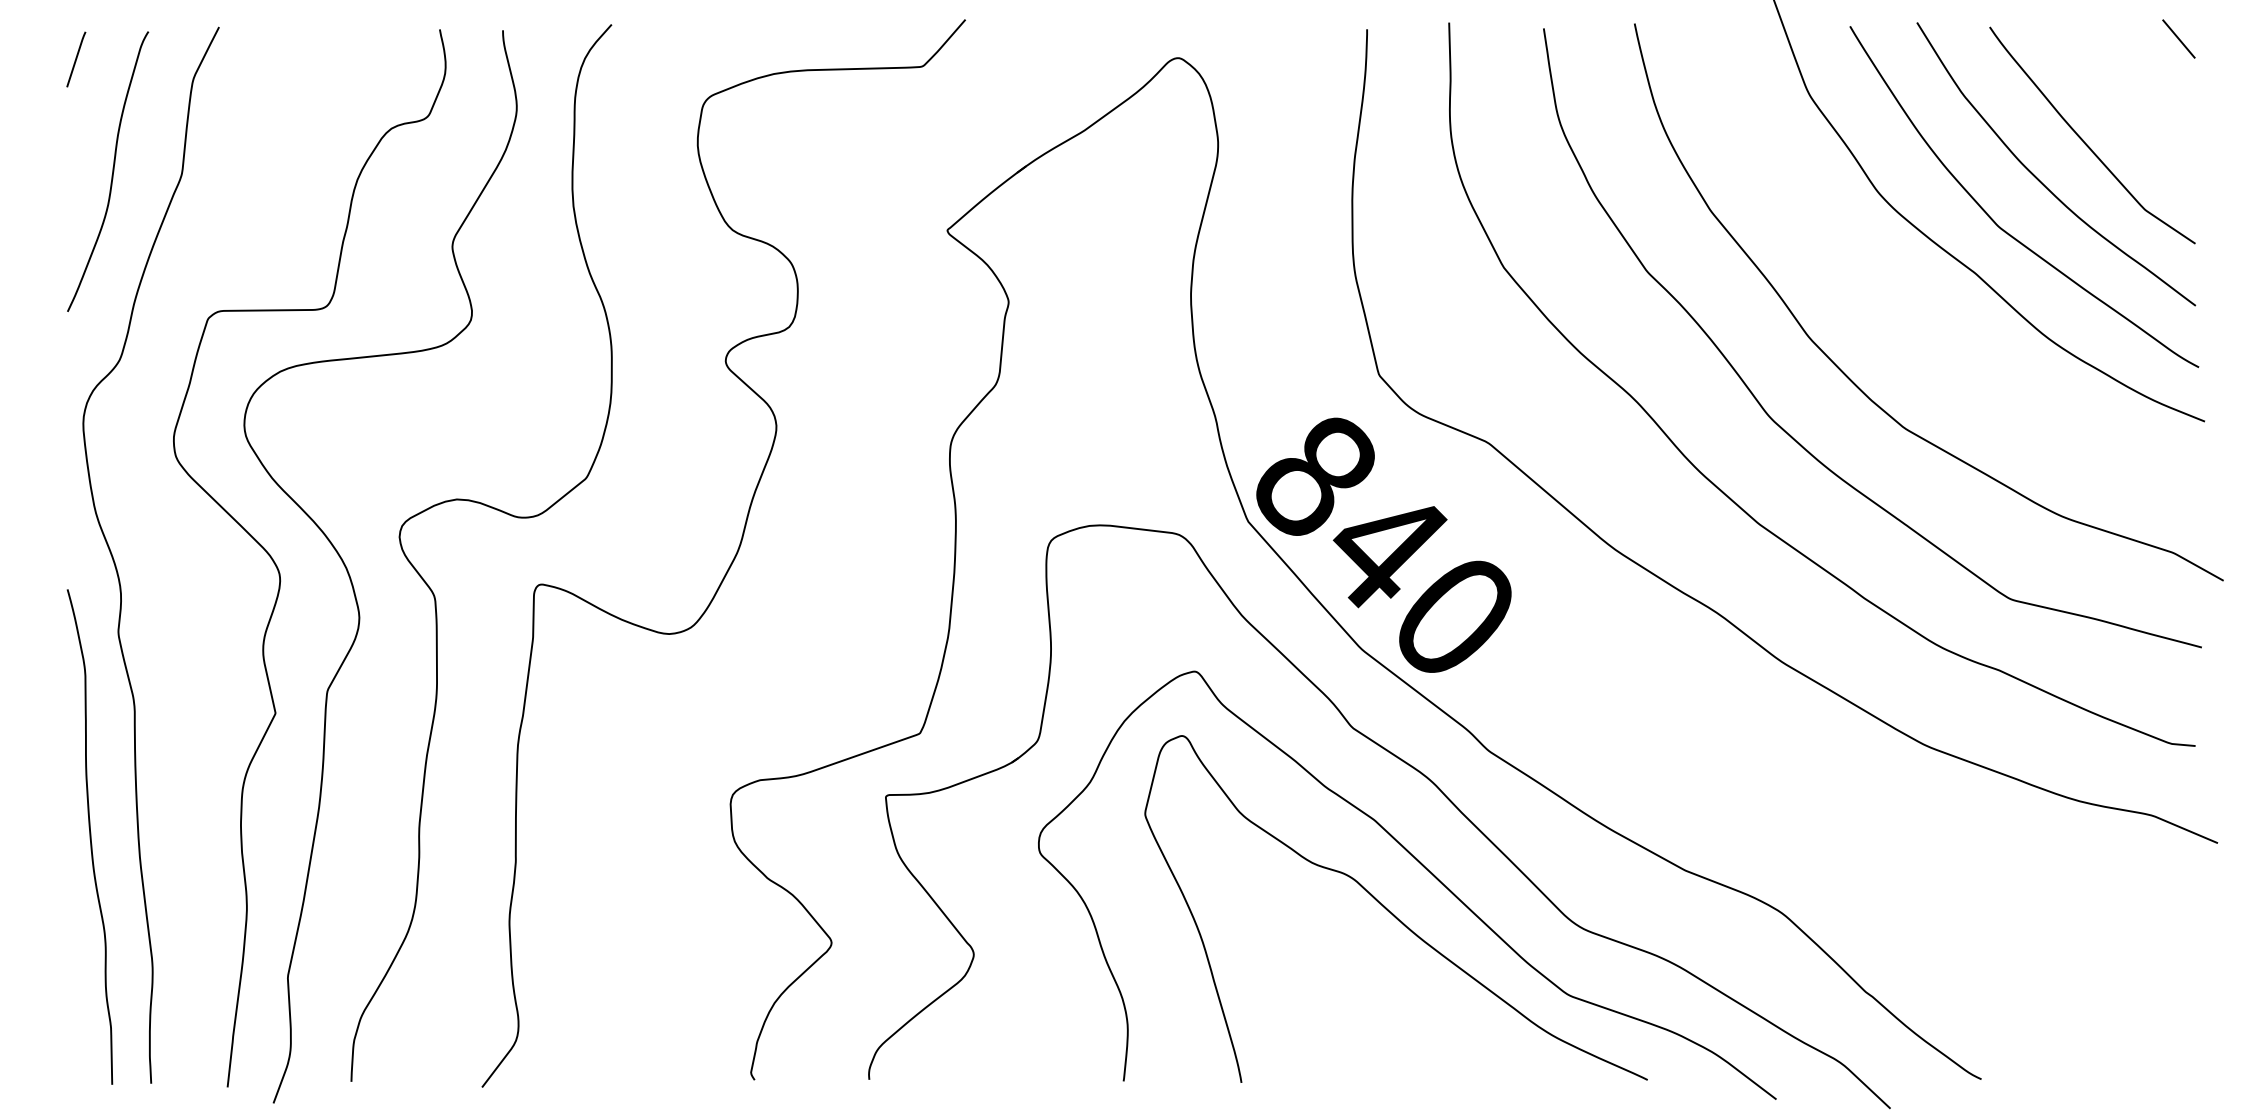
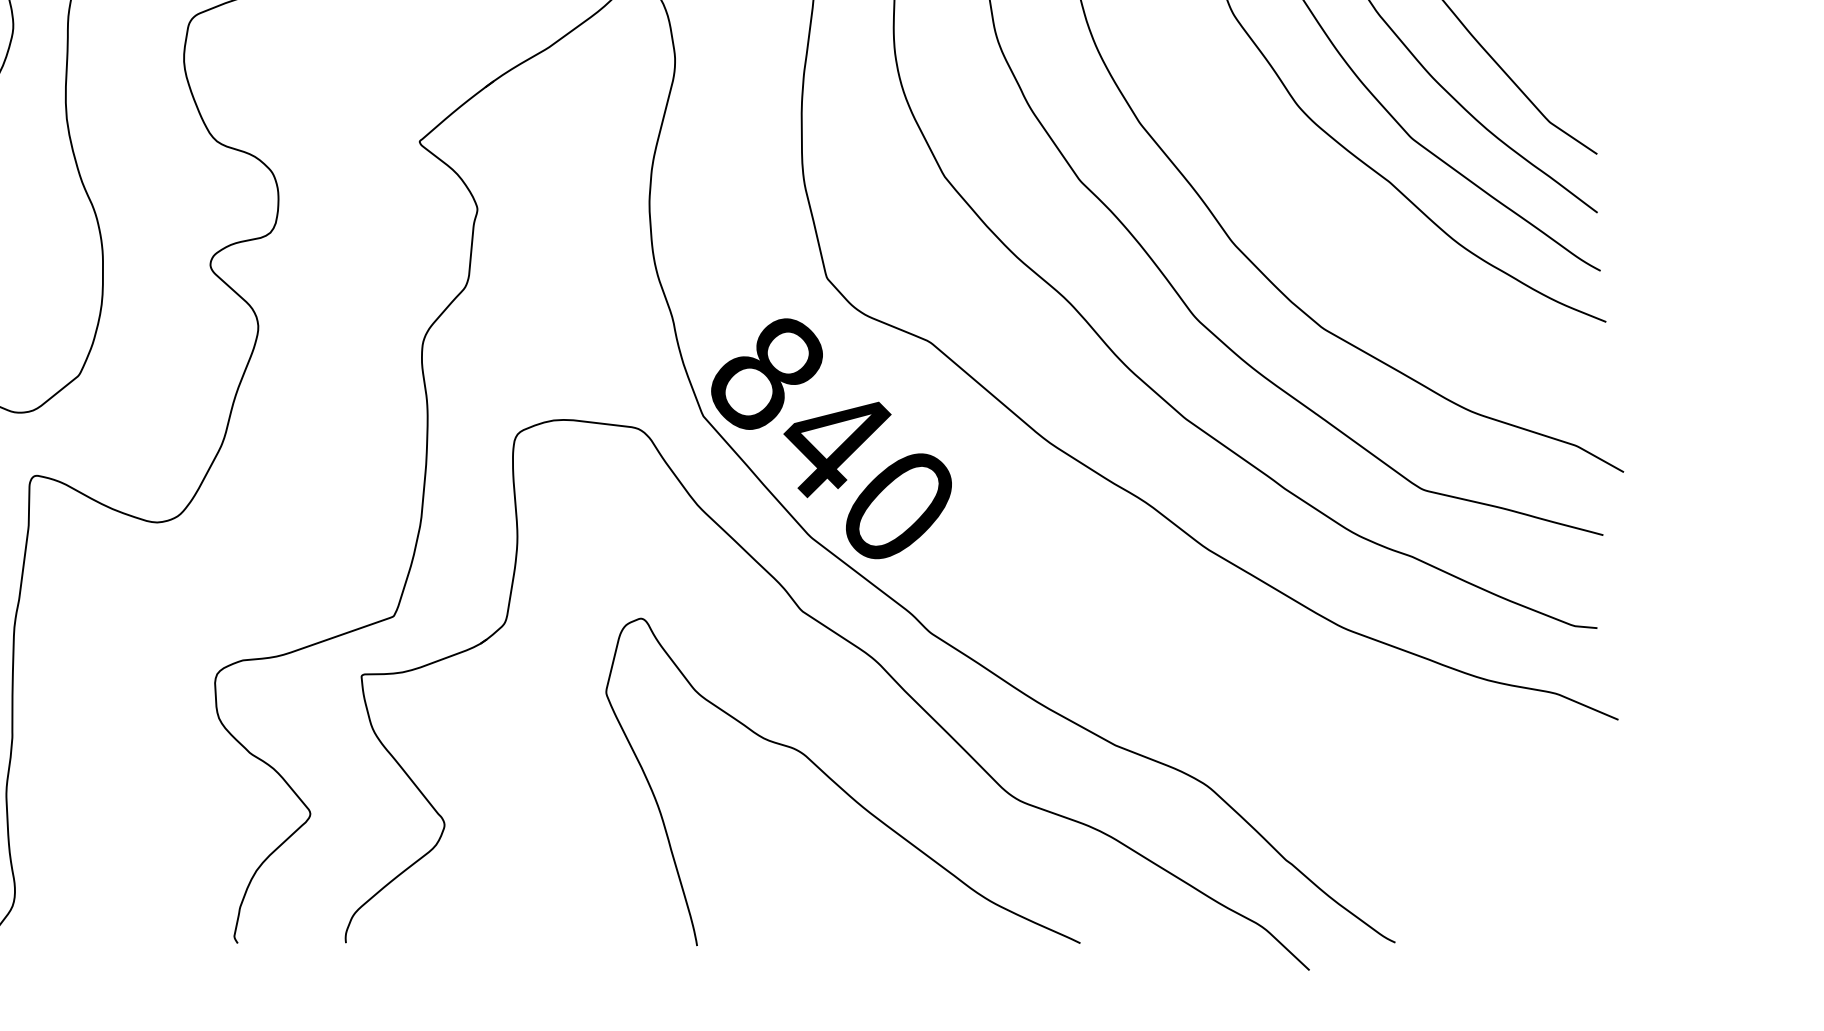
curve: (1423, 867) -> (868, 742), removed

